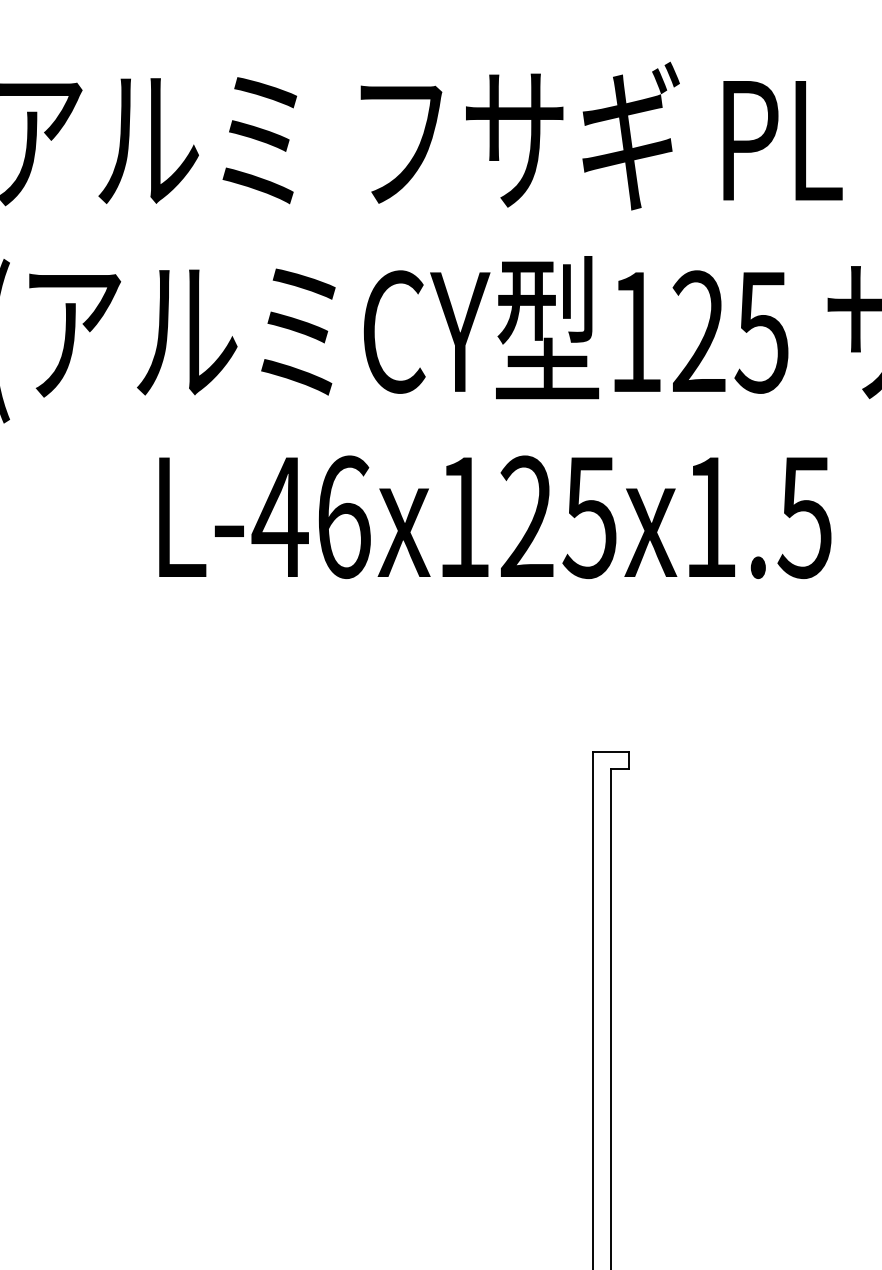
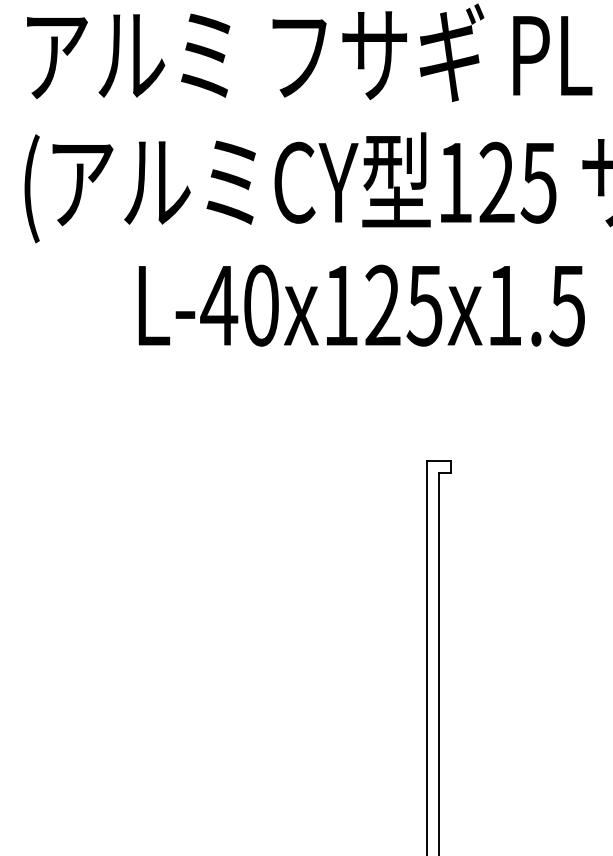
text: (344, 516) -> (261, 305), L-46x125x1.5 -> L-40x125x1.5

